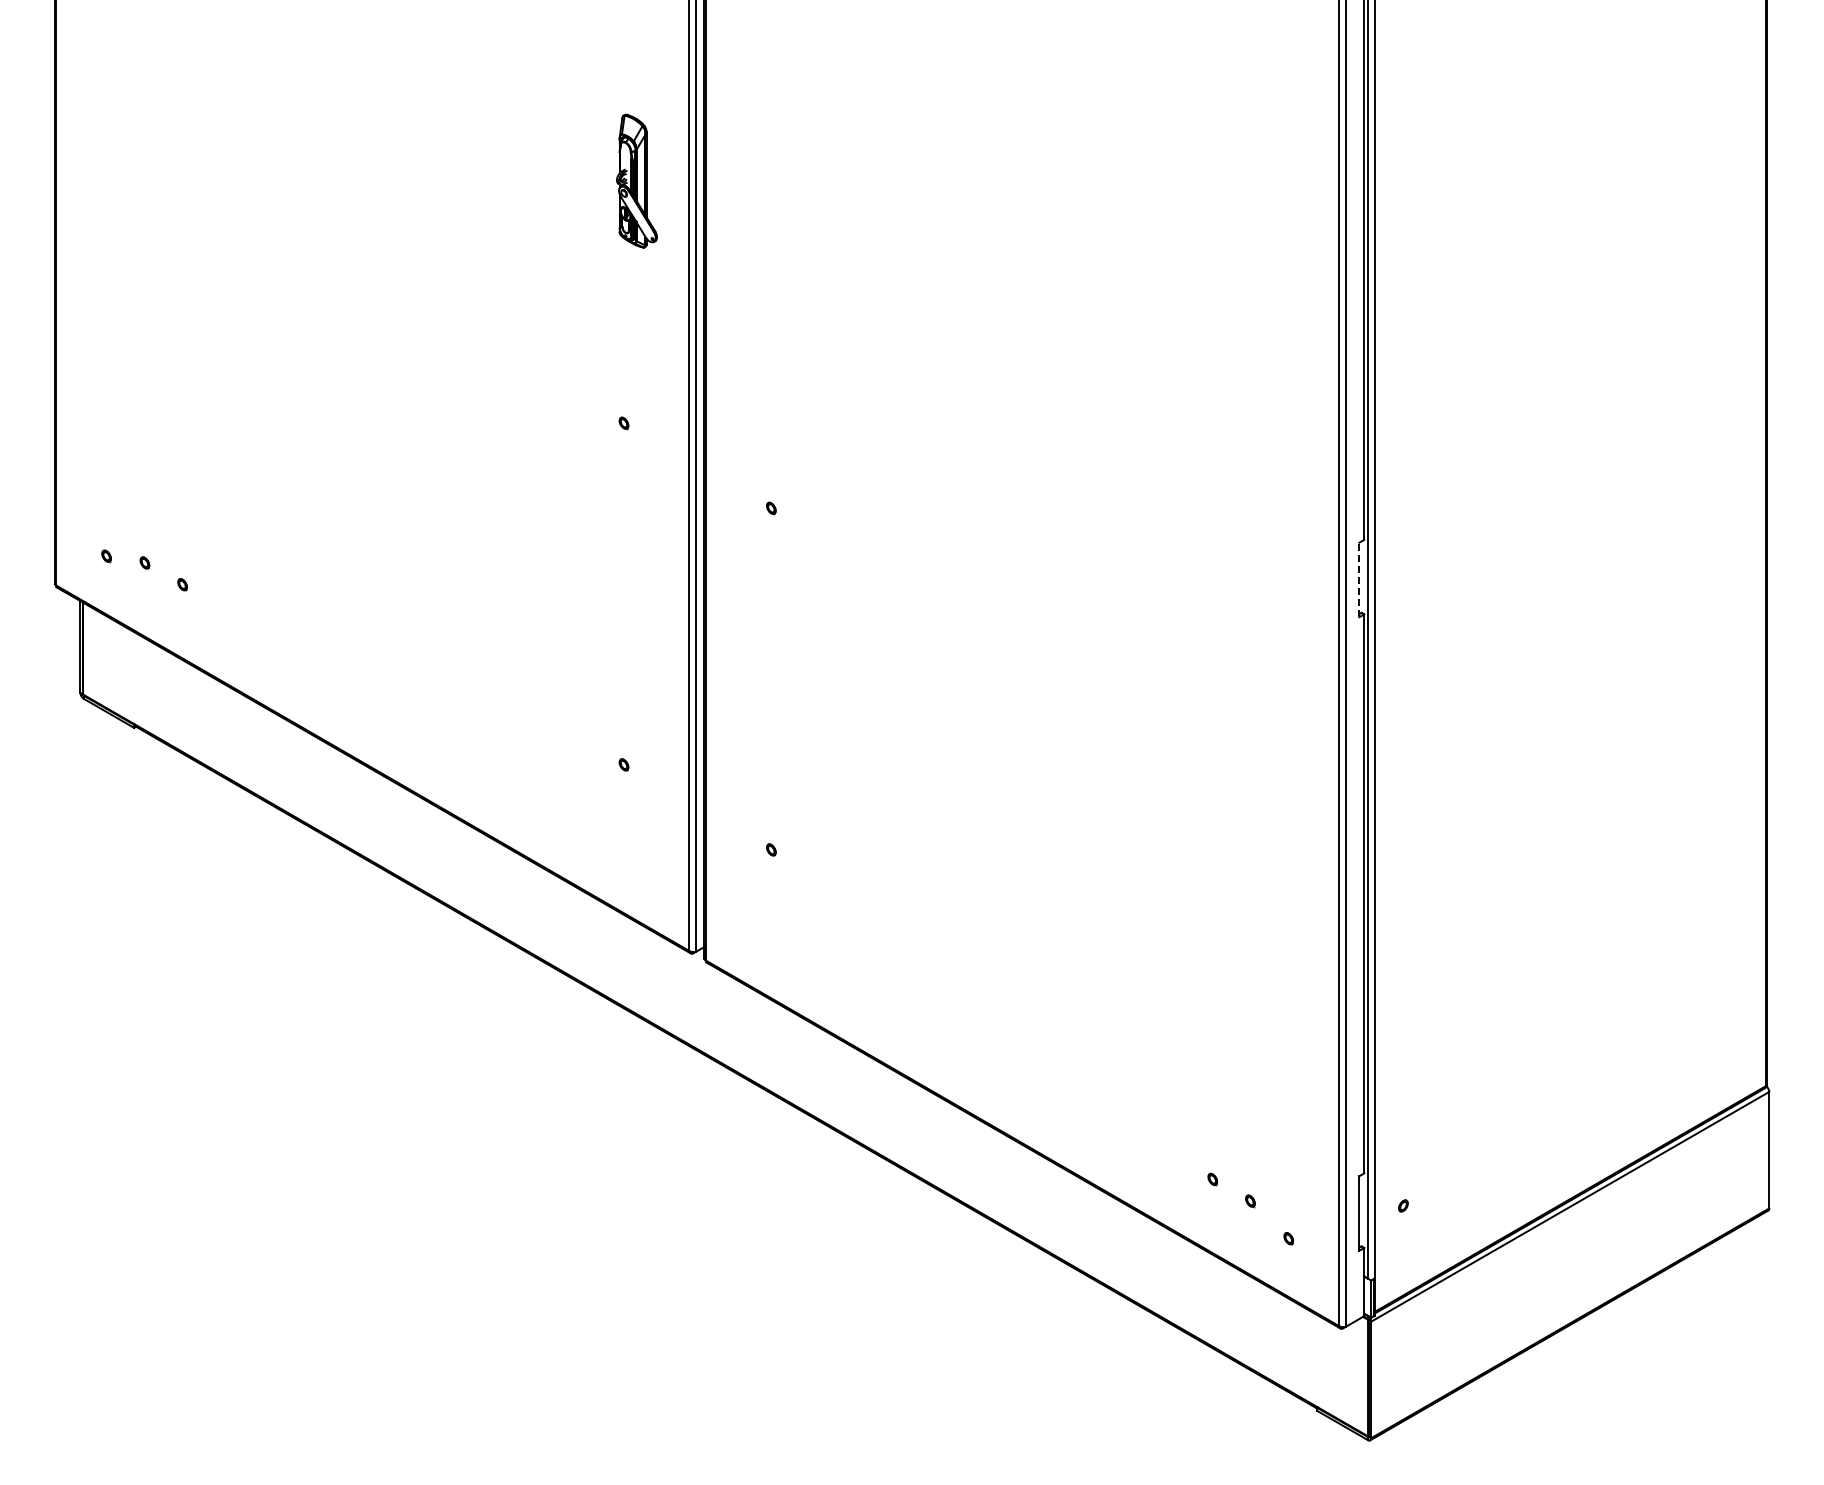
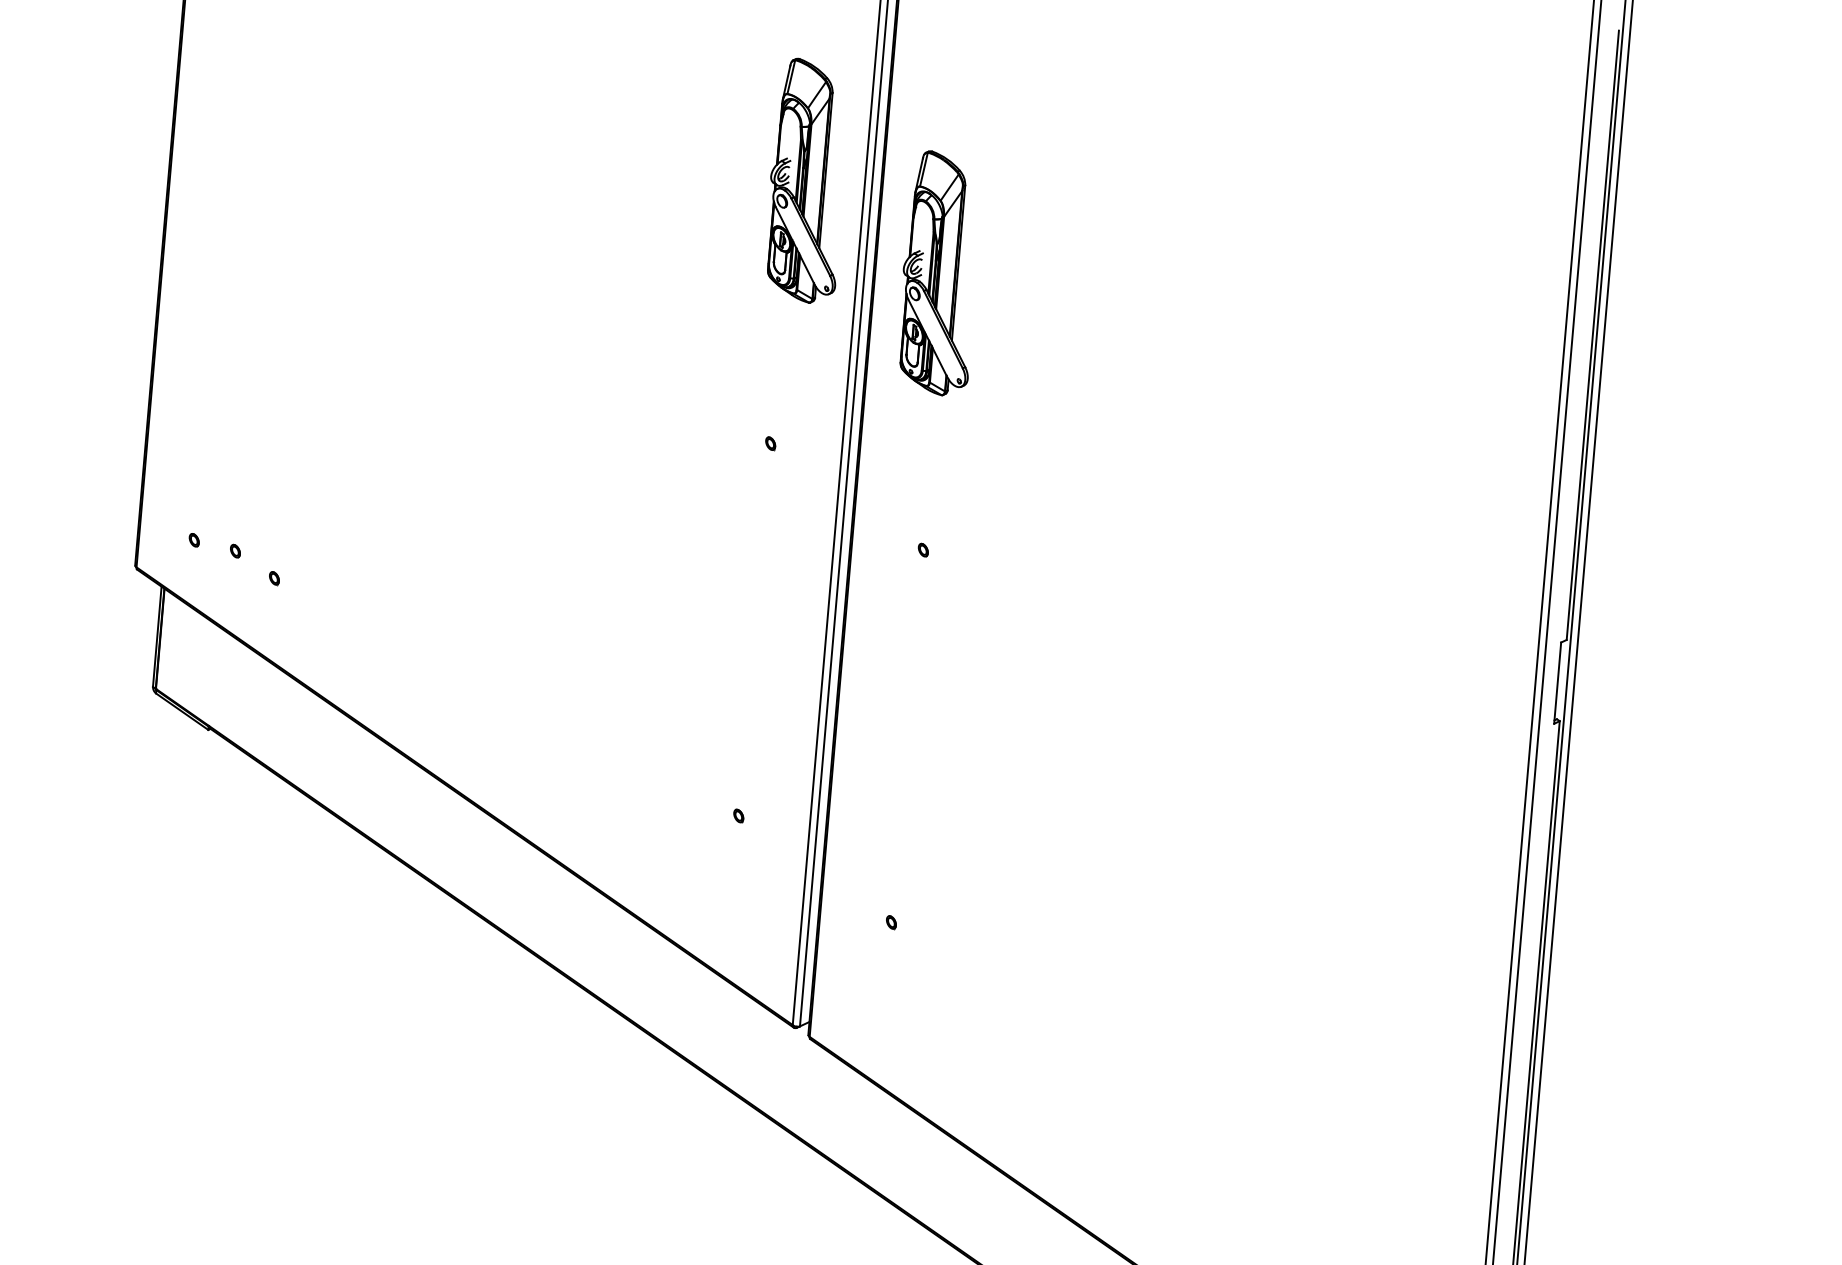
part: (636, 180) -> (807, 180), size x1.67
part: (764, 254) -> (939, 272), added
line: (1359, 579) -> (1557, 682), dashed -> solid

